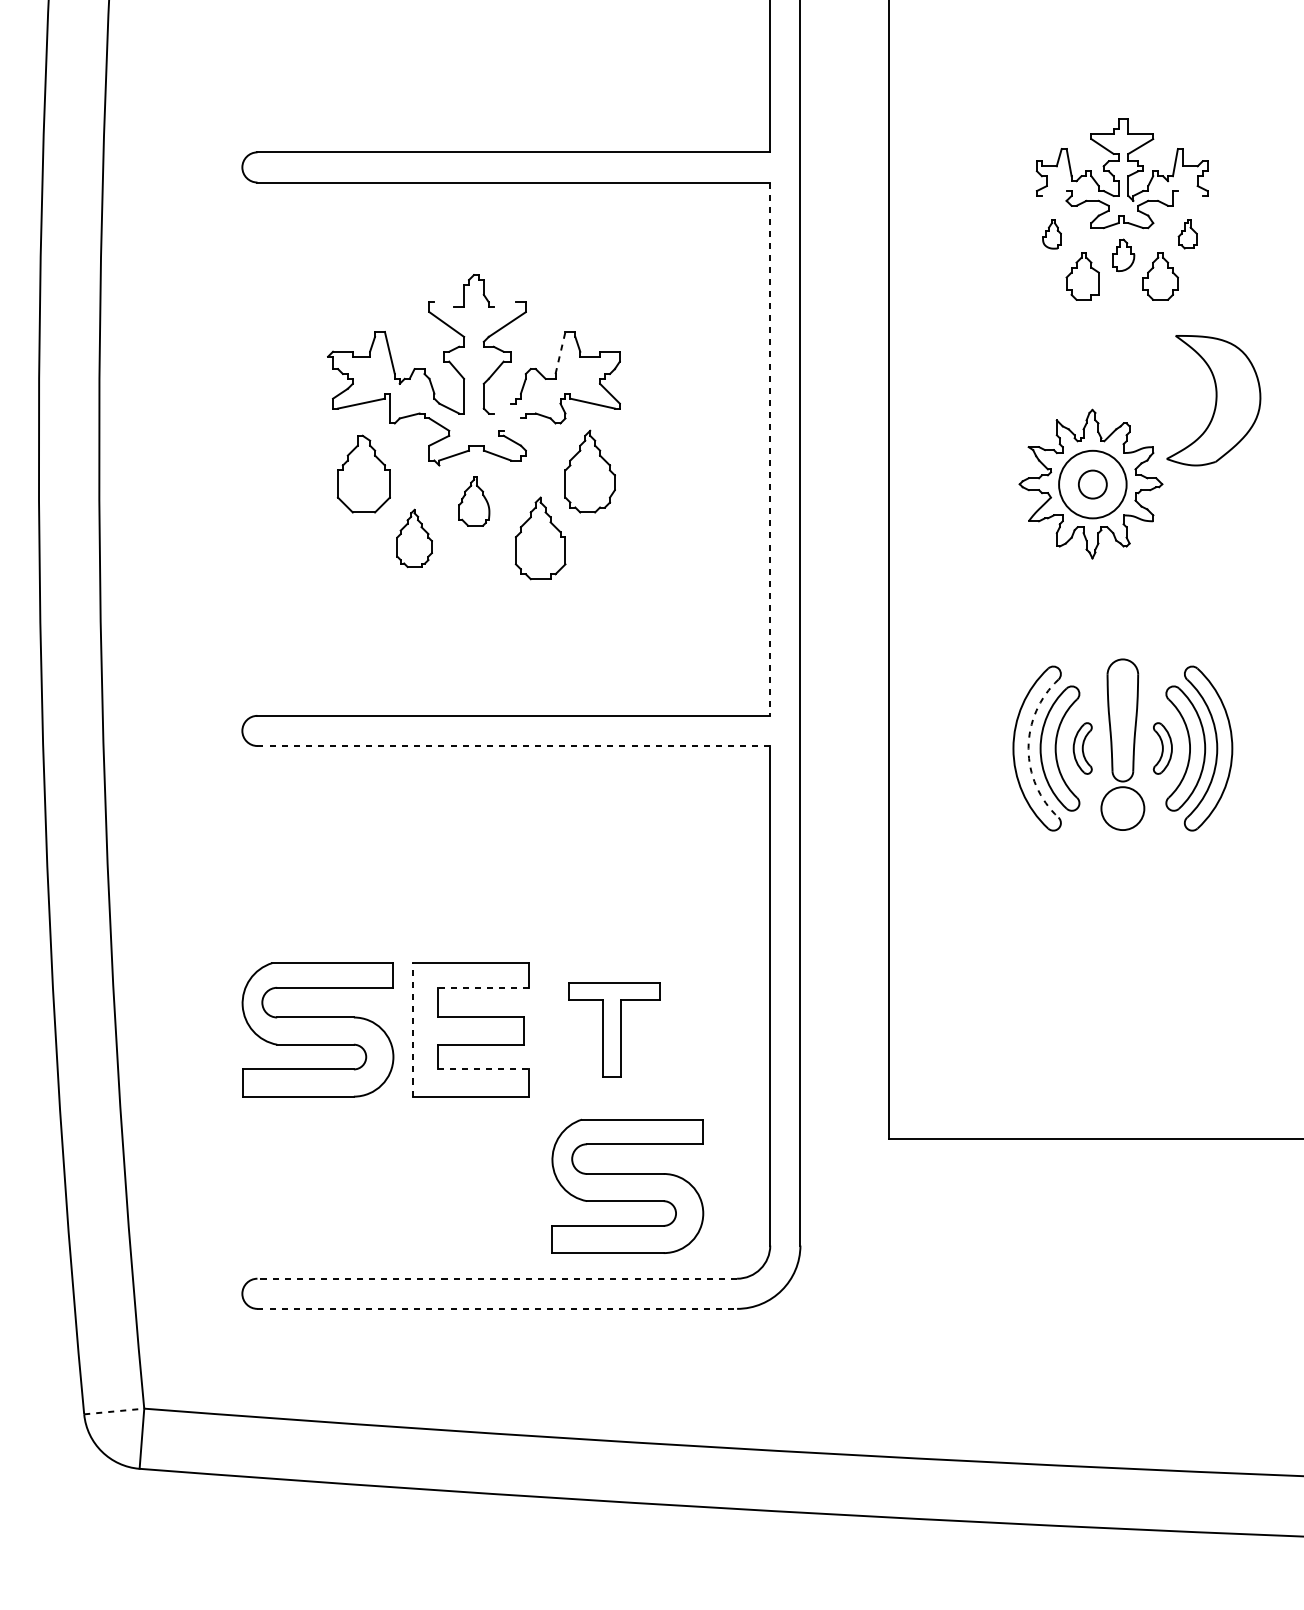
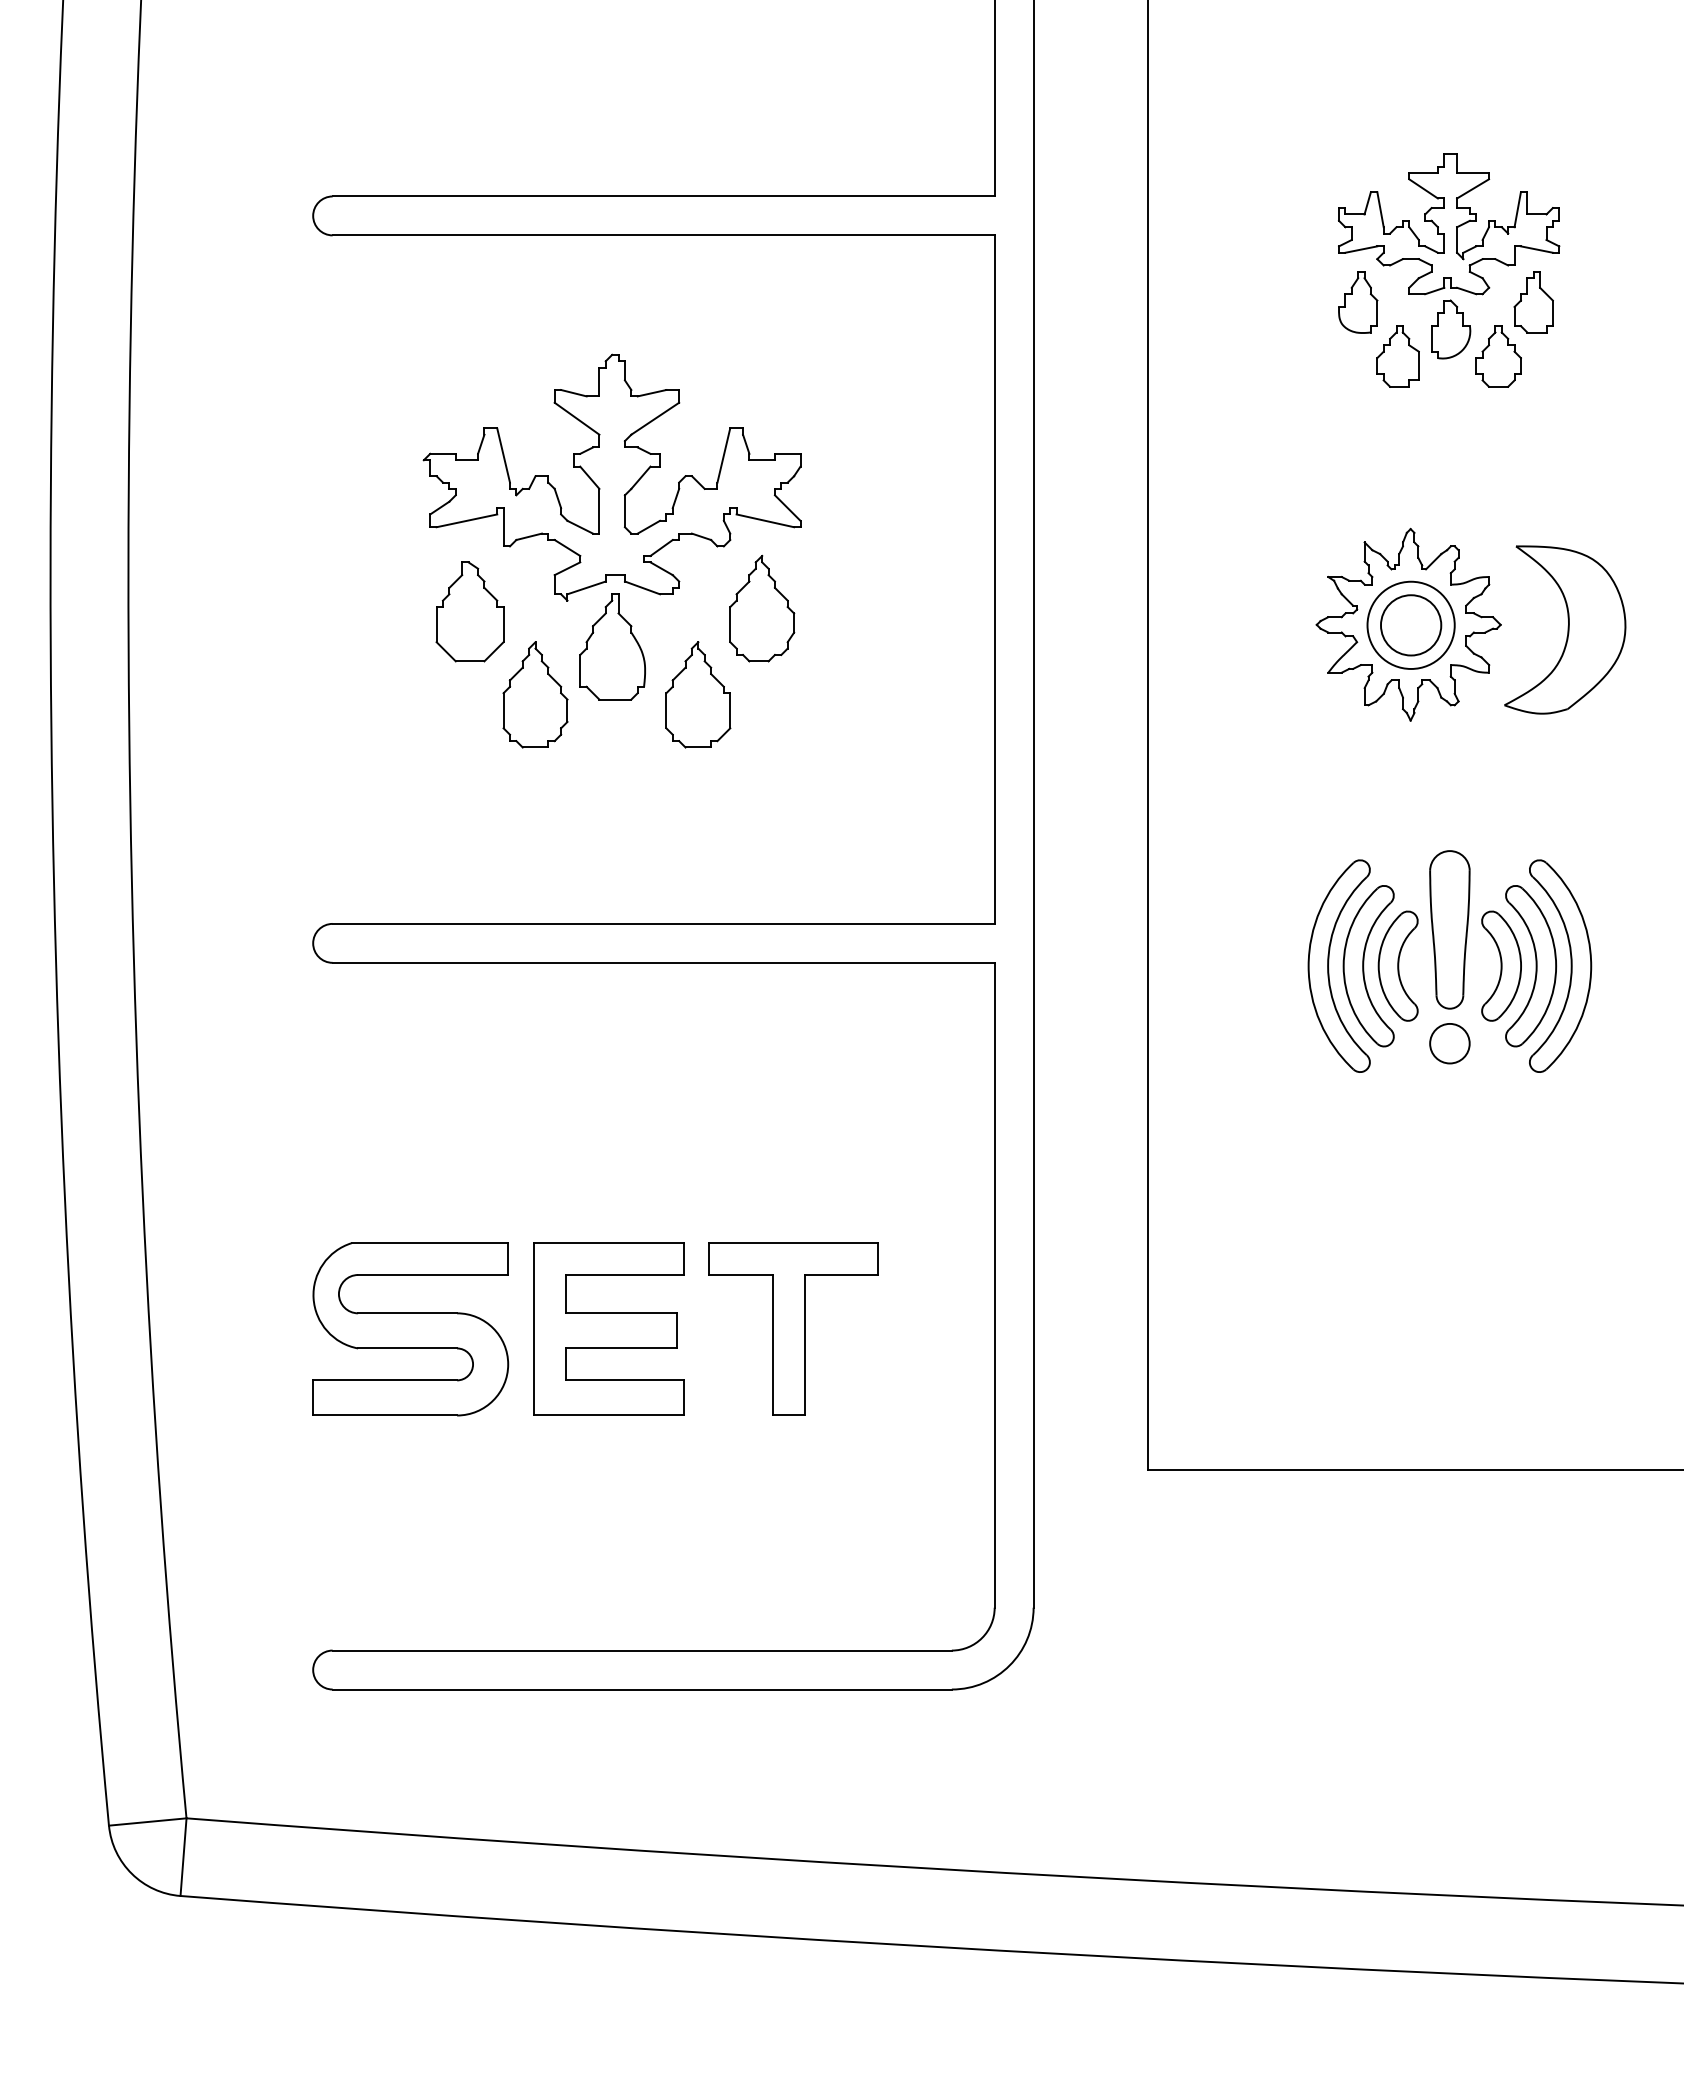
line: (1054, 193) -> (1361, 249), added
line: (1189, 193) -> (1536, 249), added
part: (1052, 234) -> (1358, 302), size x1.67
part: (1187, 234) -> (1533, 302), size x1.67
part: (1124, 255) -> (1451, 329), size x1.43
line: (444, 304) -> (573, 393), added
line: (504, 304) -> (651, 393), added
line: (560, 353) -> (723, 455), dashed -> solid
part: (1213, 400) -> (1565, 629), moved
line: (502, 408) -> (648, 526), added
line: (512, 424) -> (661, 547), added
line: (770, 449) -> (994, 580), dashed -> solid
circle: (1092, 484) -> (1410, 625), size x1.67
part: (474, 500) -> (612, 646), size x1.67
part: (414, 538) -> (535, 694), size x1.43
line: (514, 745) -> (664, 962), dashed -> solid
arc: (1028, 748) -> (1328, 966), dashed -> solid
part: (1082, 748) -> (1397, 965), size x1.67
part: (1162, 748) -> (1501, 965), size x1.67
circle: (1122, 808) -> (1449, 1043), size x0.71
line: (483, 988) -> (624, 1275), dashed -> solid
line: (413, 1029) -> (533, 1328), dashed -> solid
part: (614, 1029) -> (793, 1328), size x1.43
line: (484, 1069) -> (625, 1380), dashed -> solid
part: (627, 1186) -> (810, 1531), removed
line: (497, 1278) -> (642, 1650), dashed -> solid
line: (497, 1308) -> (642, 1689), dashed -> solid
line: (114, 1411) -> (147, 1822), dashed -> solid

